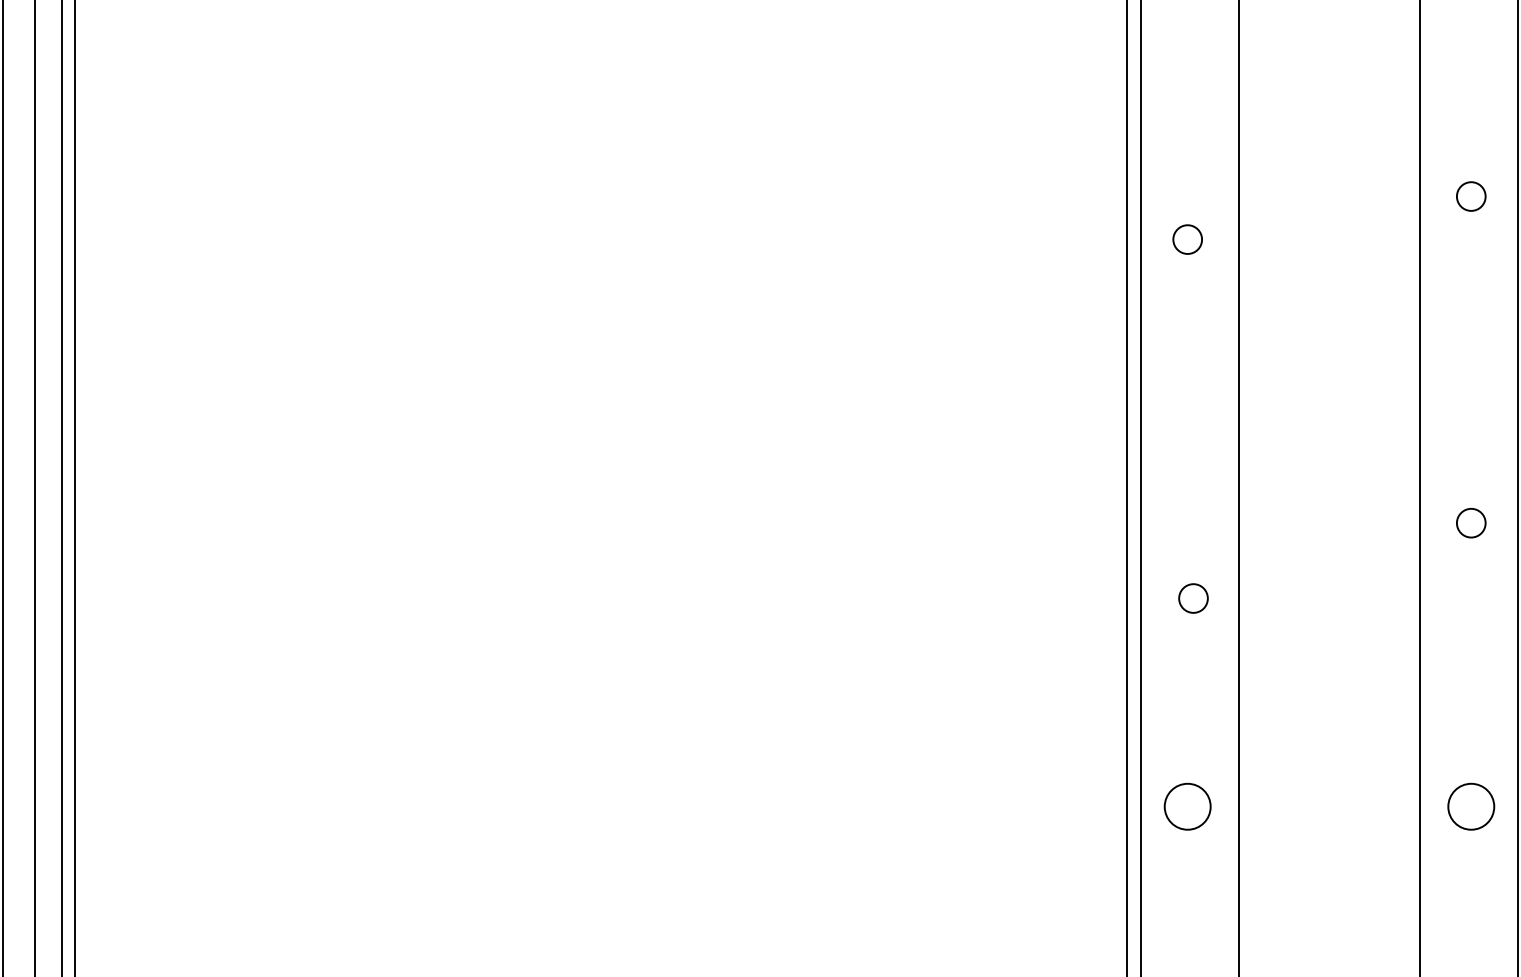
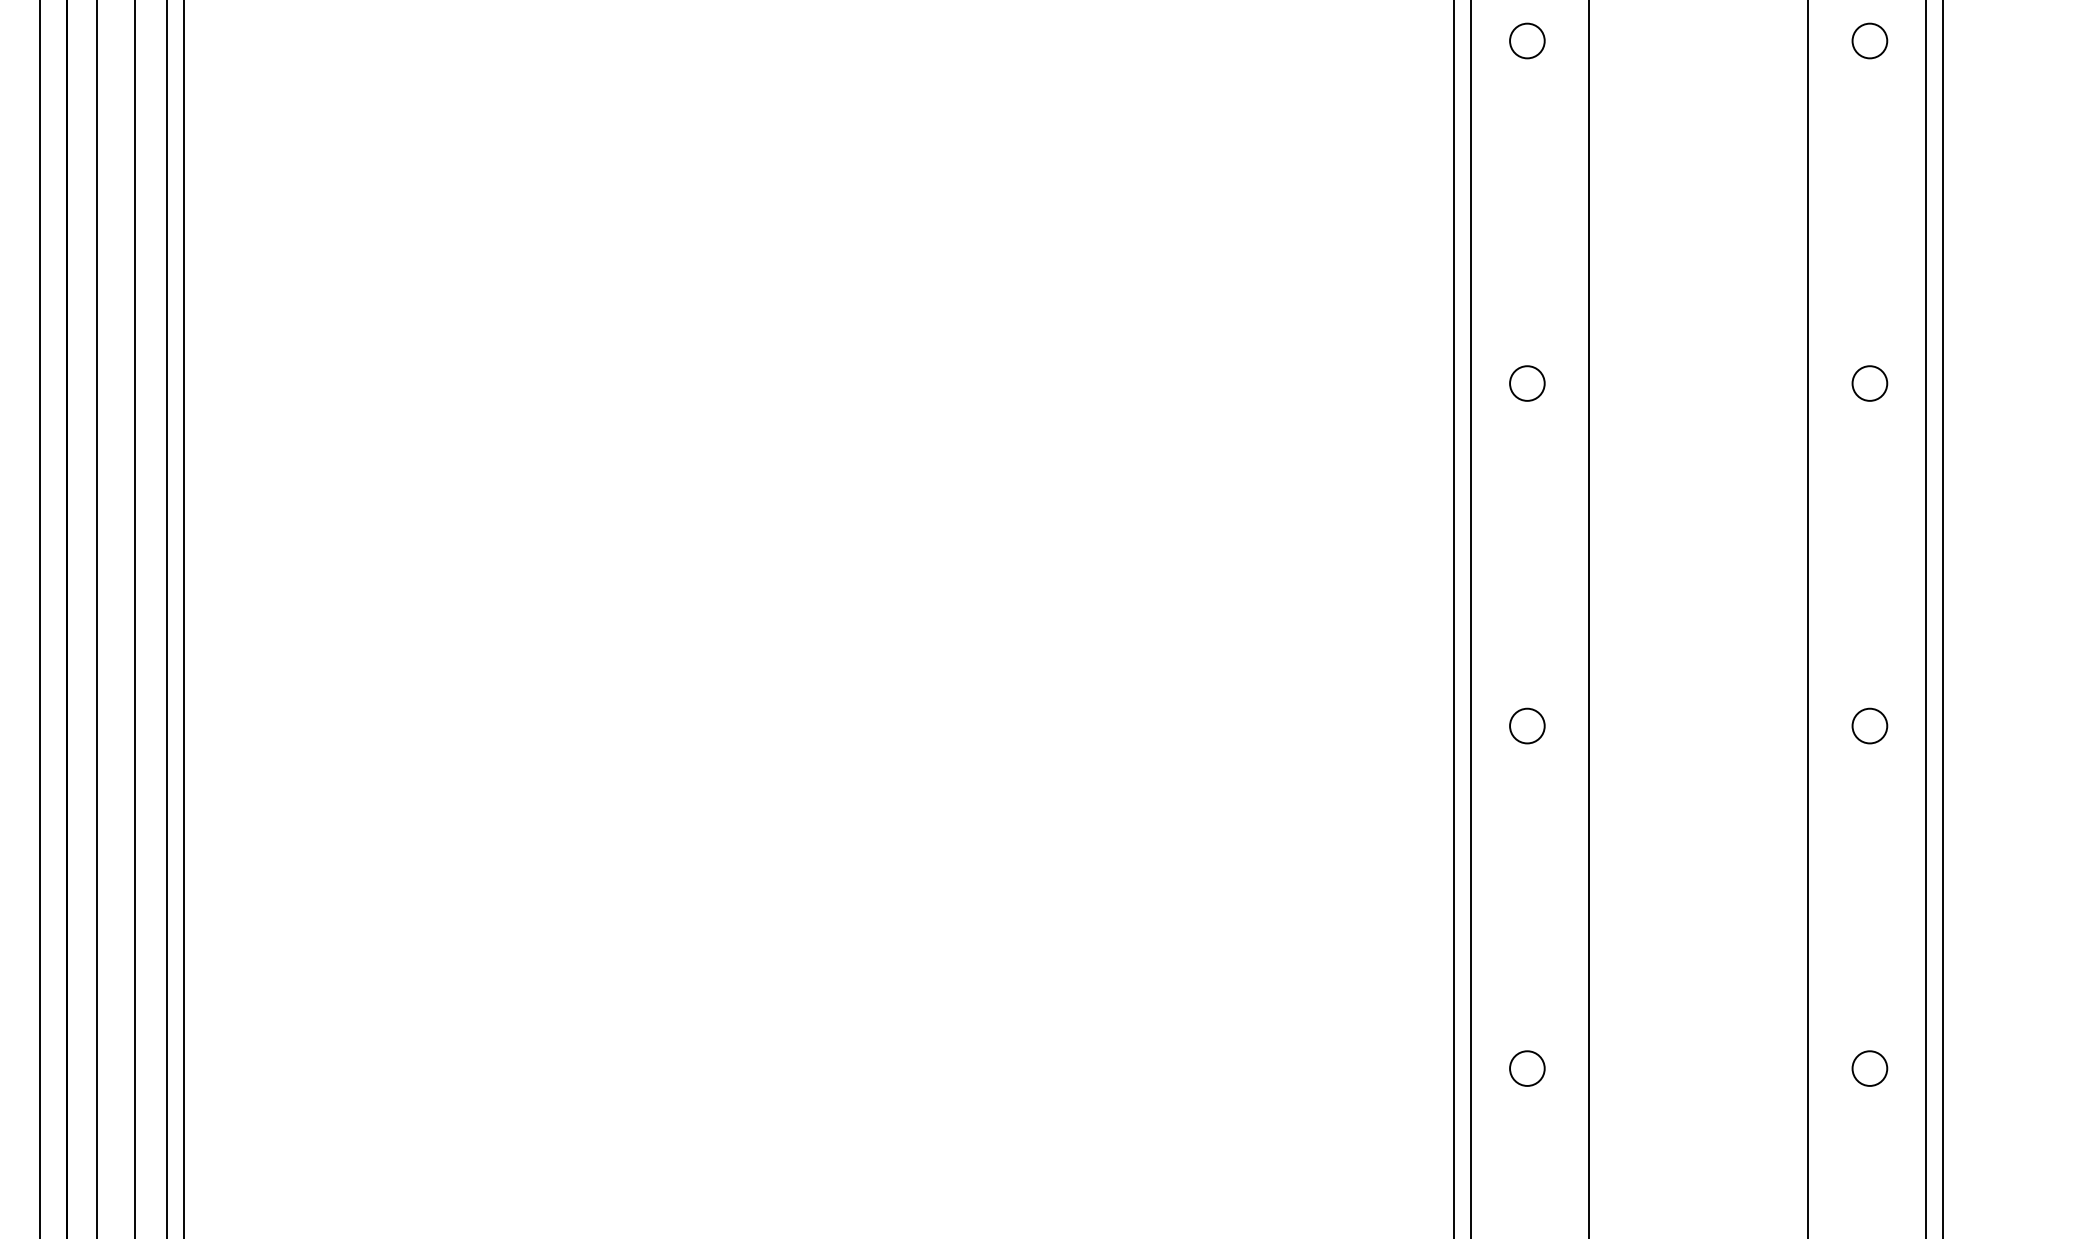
circle: (1470, 196) -> (1869, 383), moved
circle: (1193, 598) -> (1527, 725), moved
circle: (1187, 806) -> (1527, 1068), size x0.62
circle: (1470, 806) -> (1869, 1068), size x0.62

